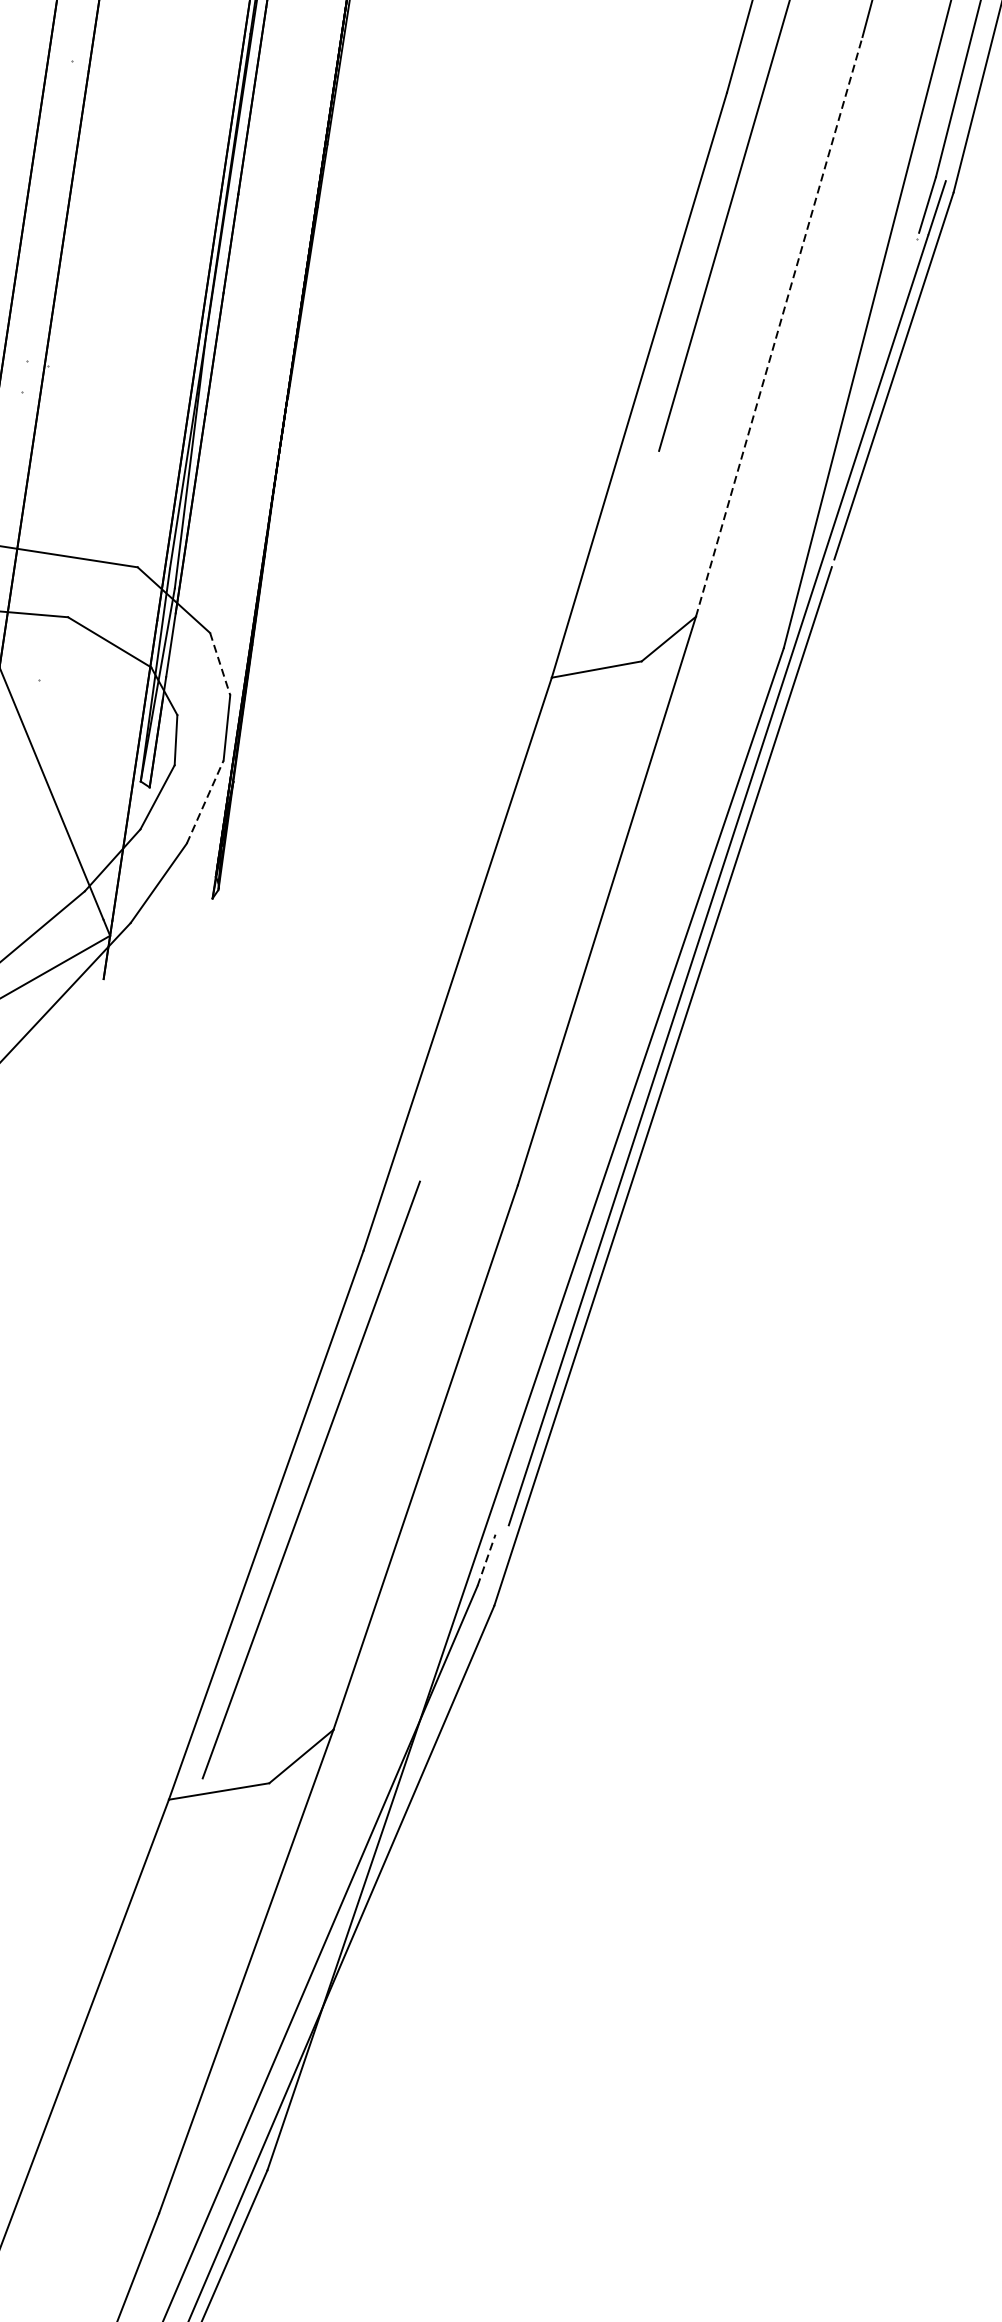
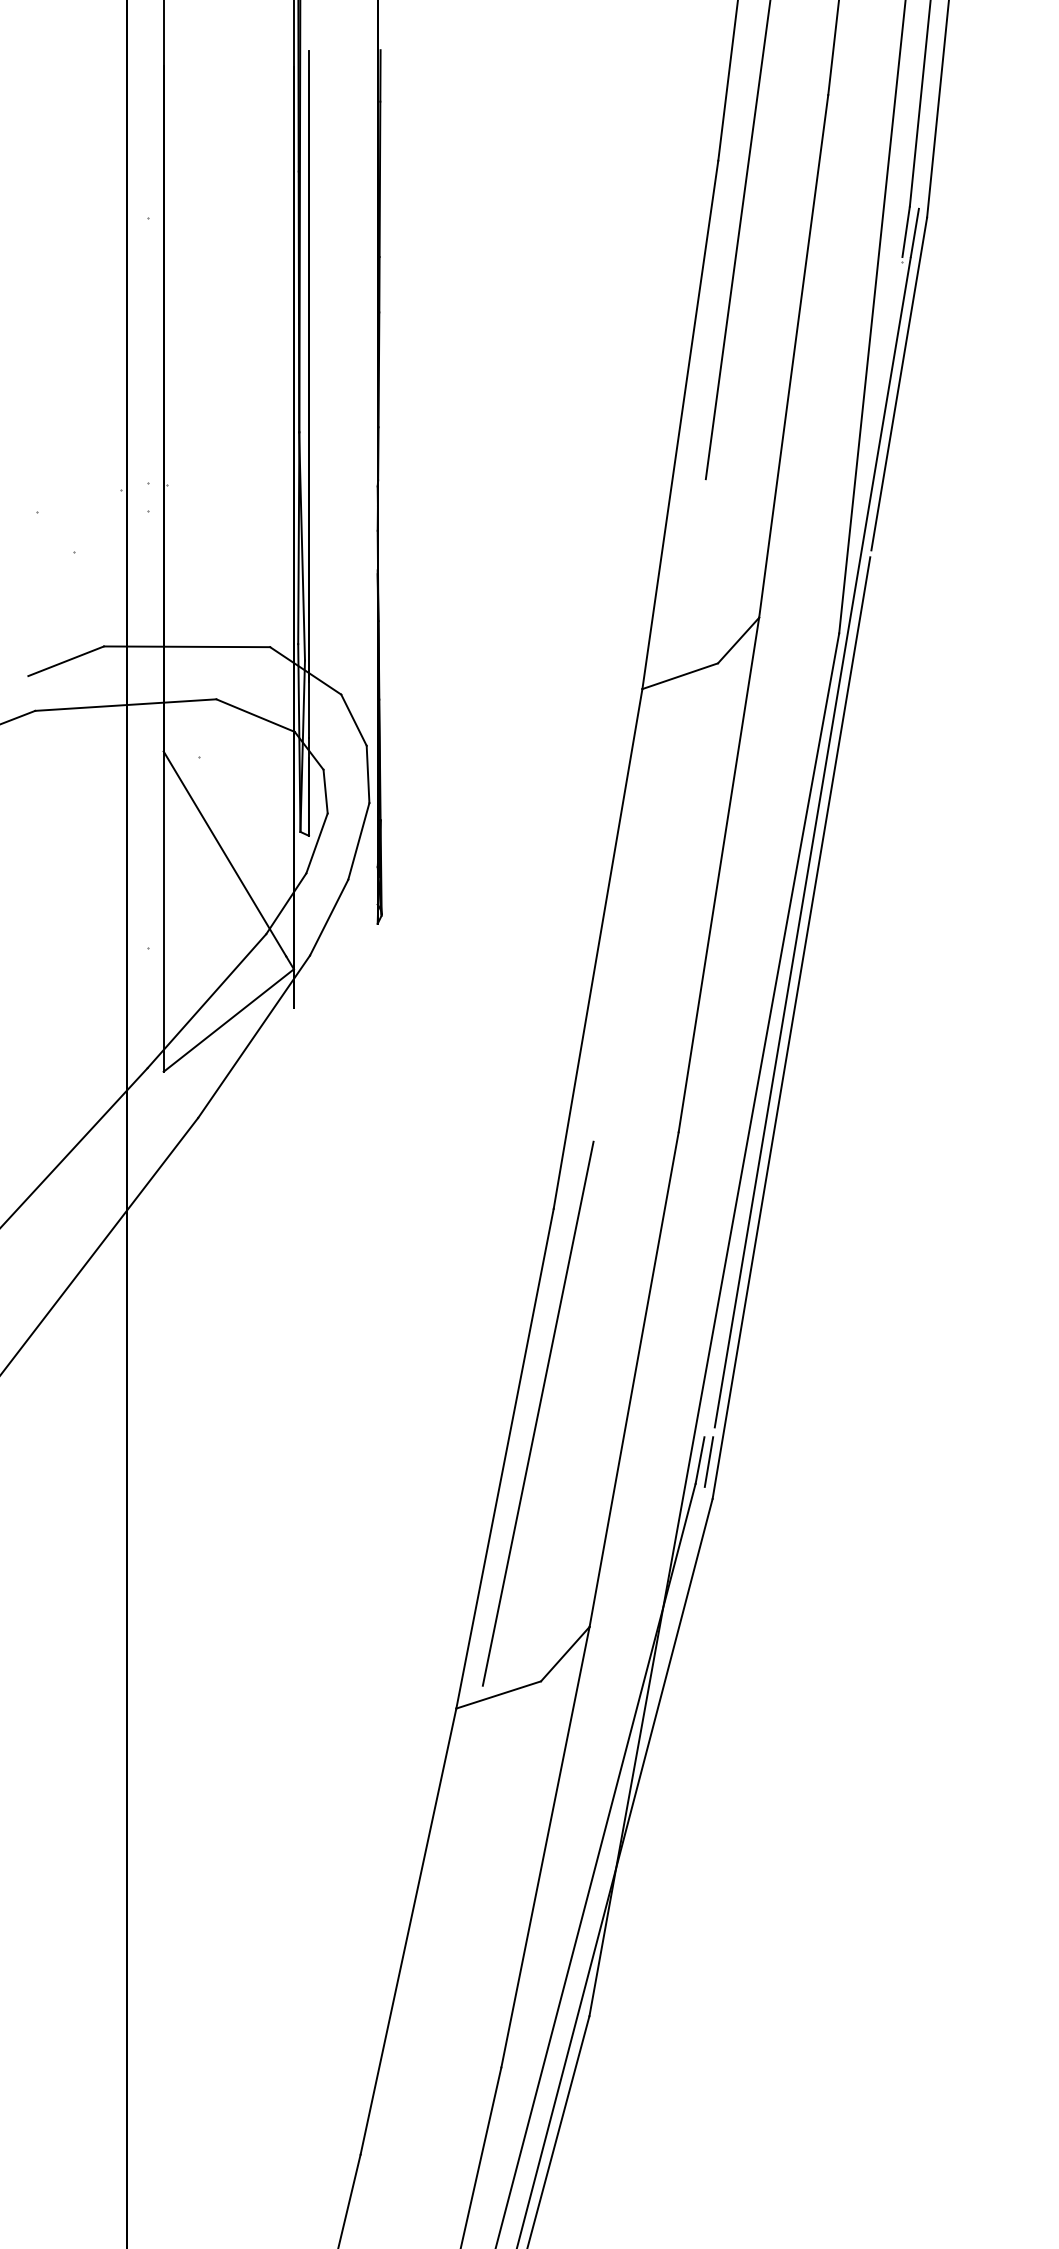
line: (778, 326) -> (793, 356), dashed -> solid
line: (219, 664) -> (353, 720), dashed -> solid
line: (204, 802) -> (358, 841), dashed -> solid
line: (487, 1560) -> (700, 1460), dashed -> solid
line: (495, 1562) -> (708, 1461), added

